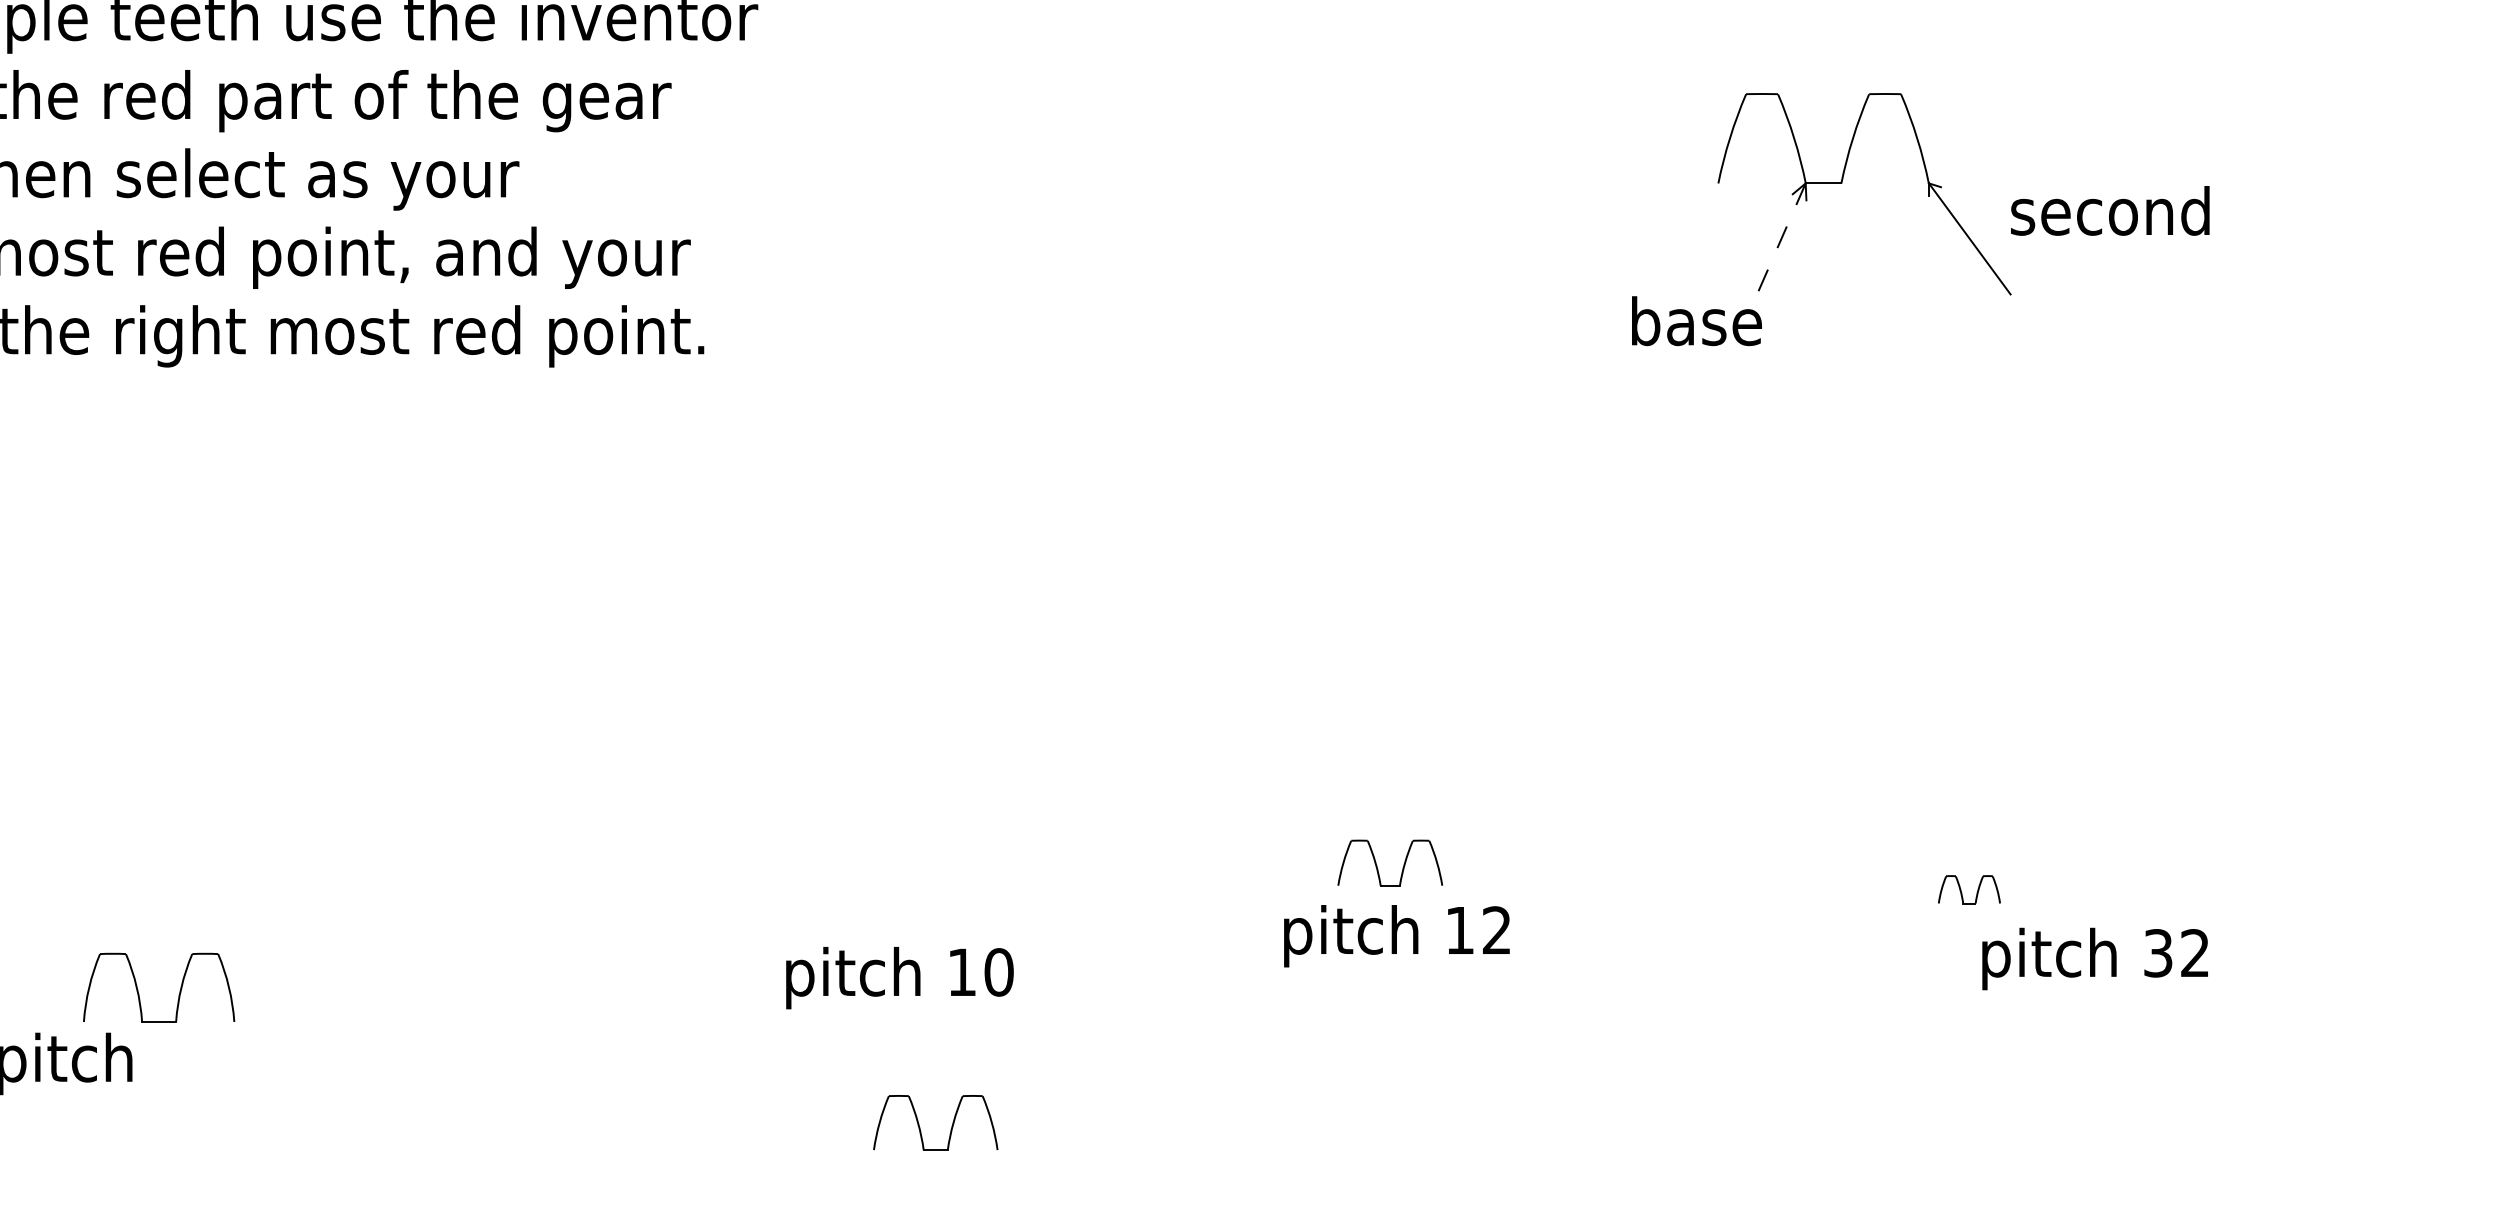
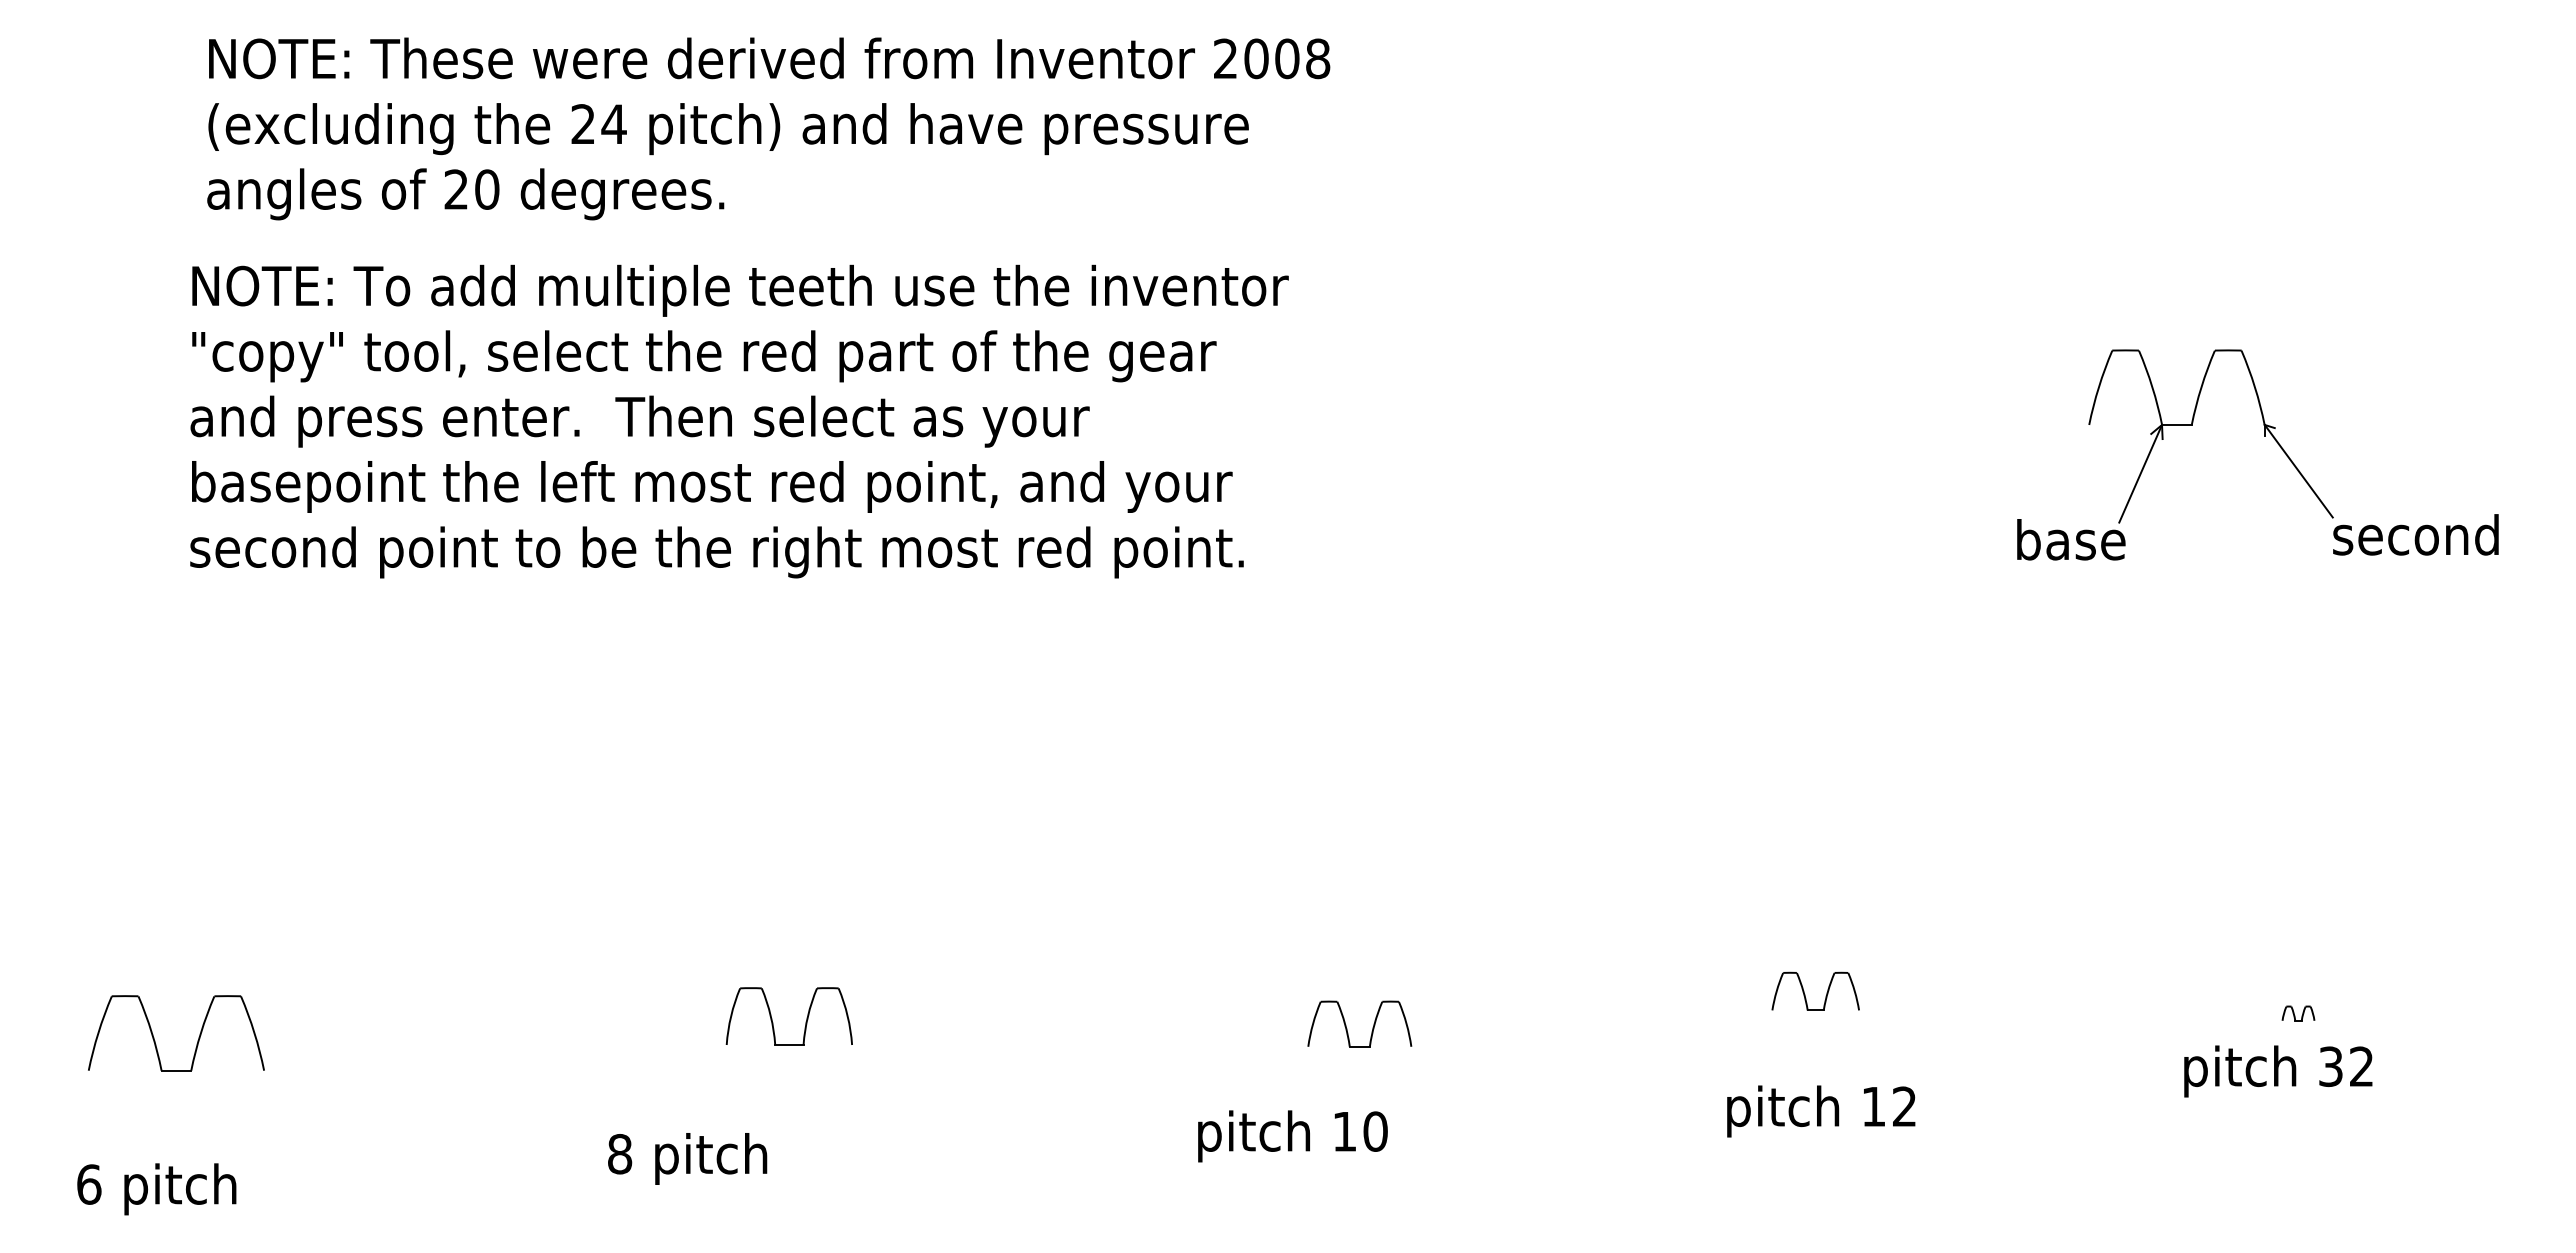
text: (2109, 210) -> (2415, 534), moved
line: (1779, 242) -> (2140, 474), dashed -> solid
part: (1969, 889) -> (2298, 1013), size x0.62
text: (1397, 936) -> (1821, 1111), moved
text: (2095, 959) -> (2278, 1071), moved
text: (899, 978) -> (1292, 1136), moved
part: (138, 990) -> (772, 1018), moved
part: (920, 1128) -> (1347, 1028), moved

